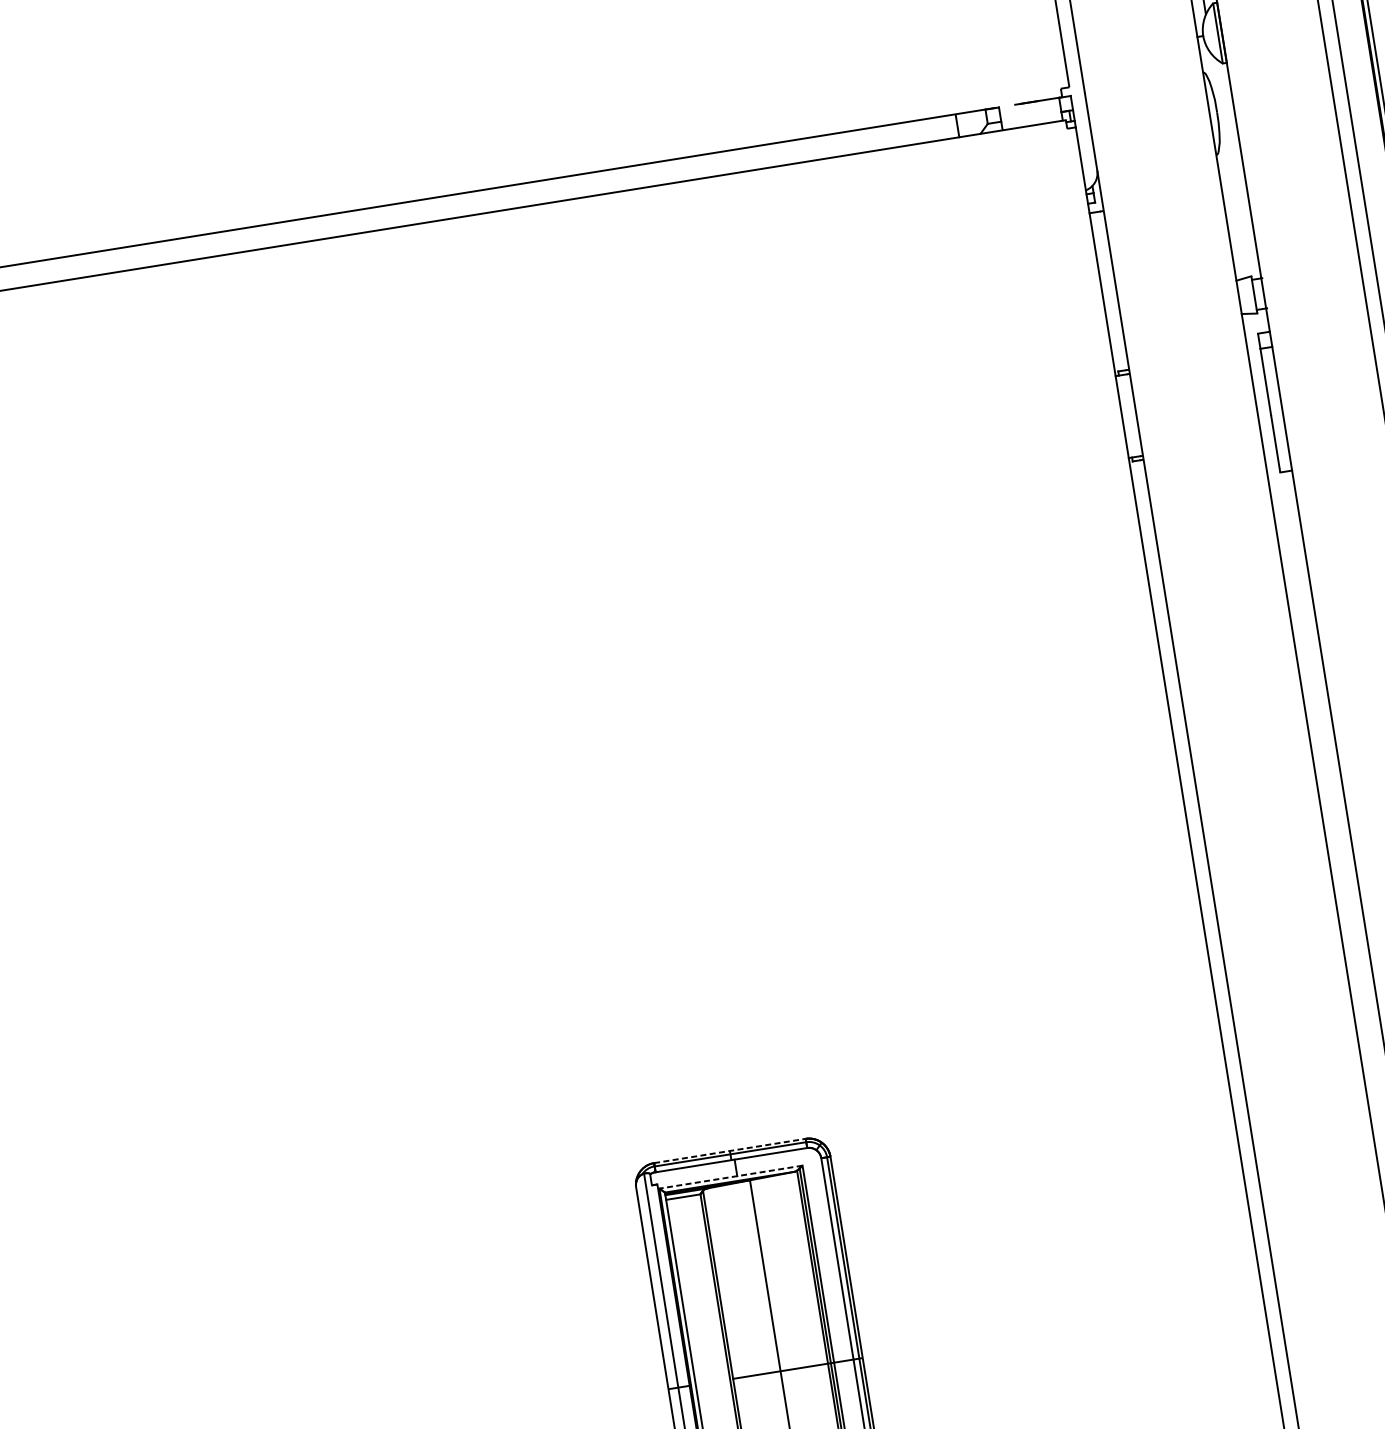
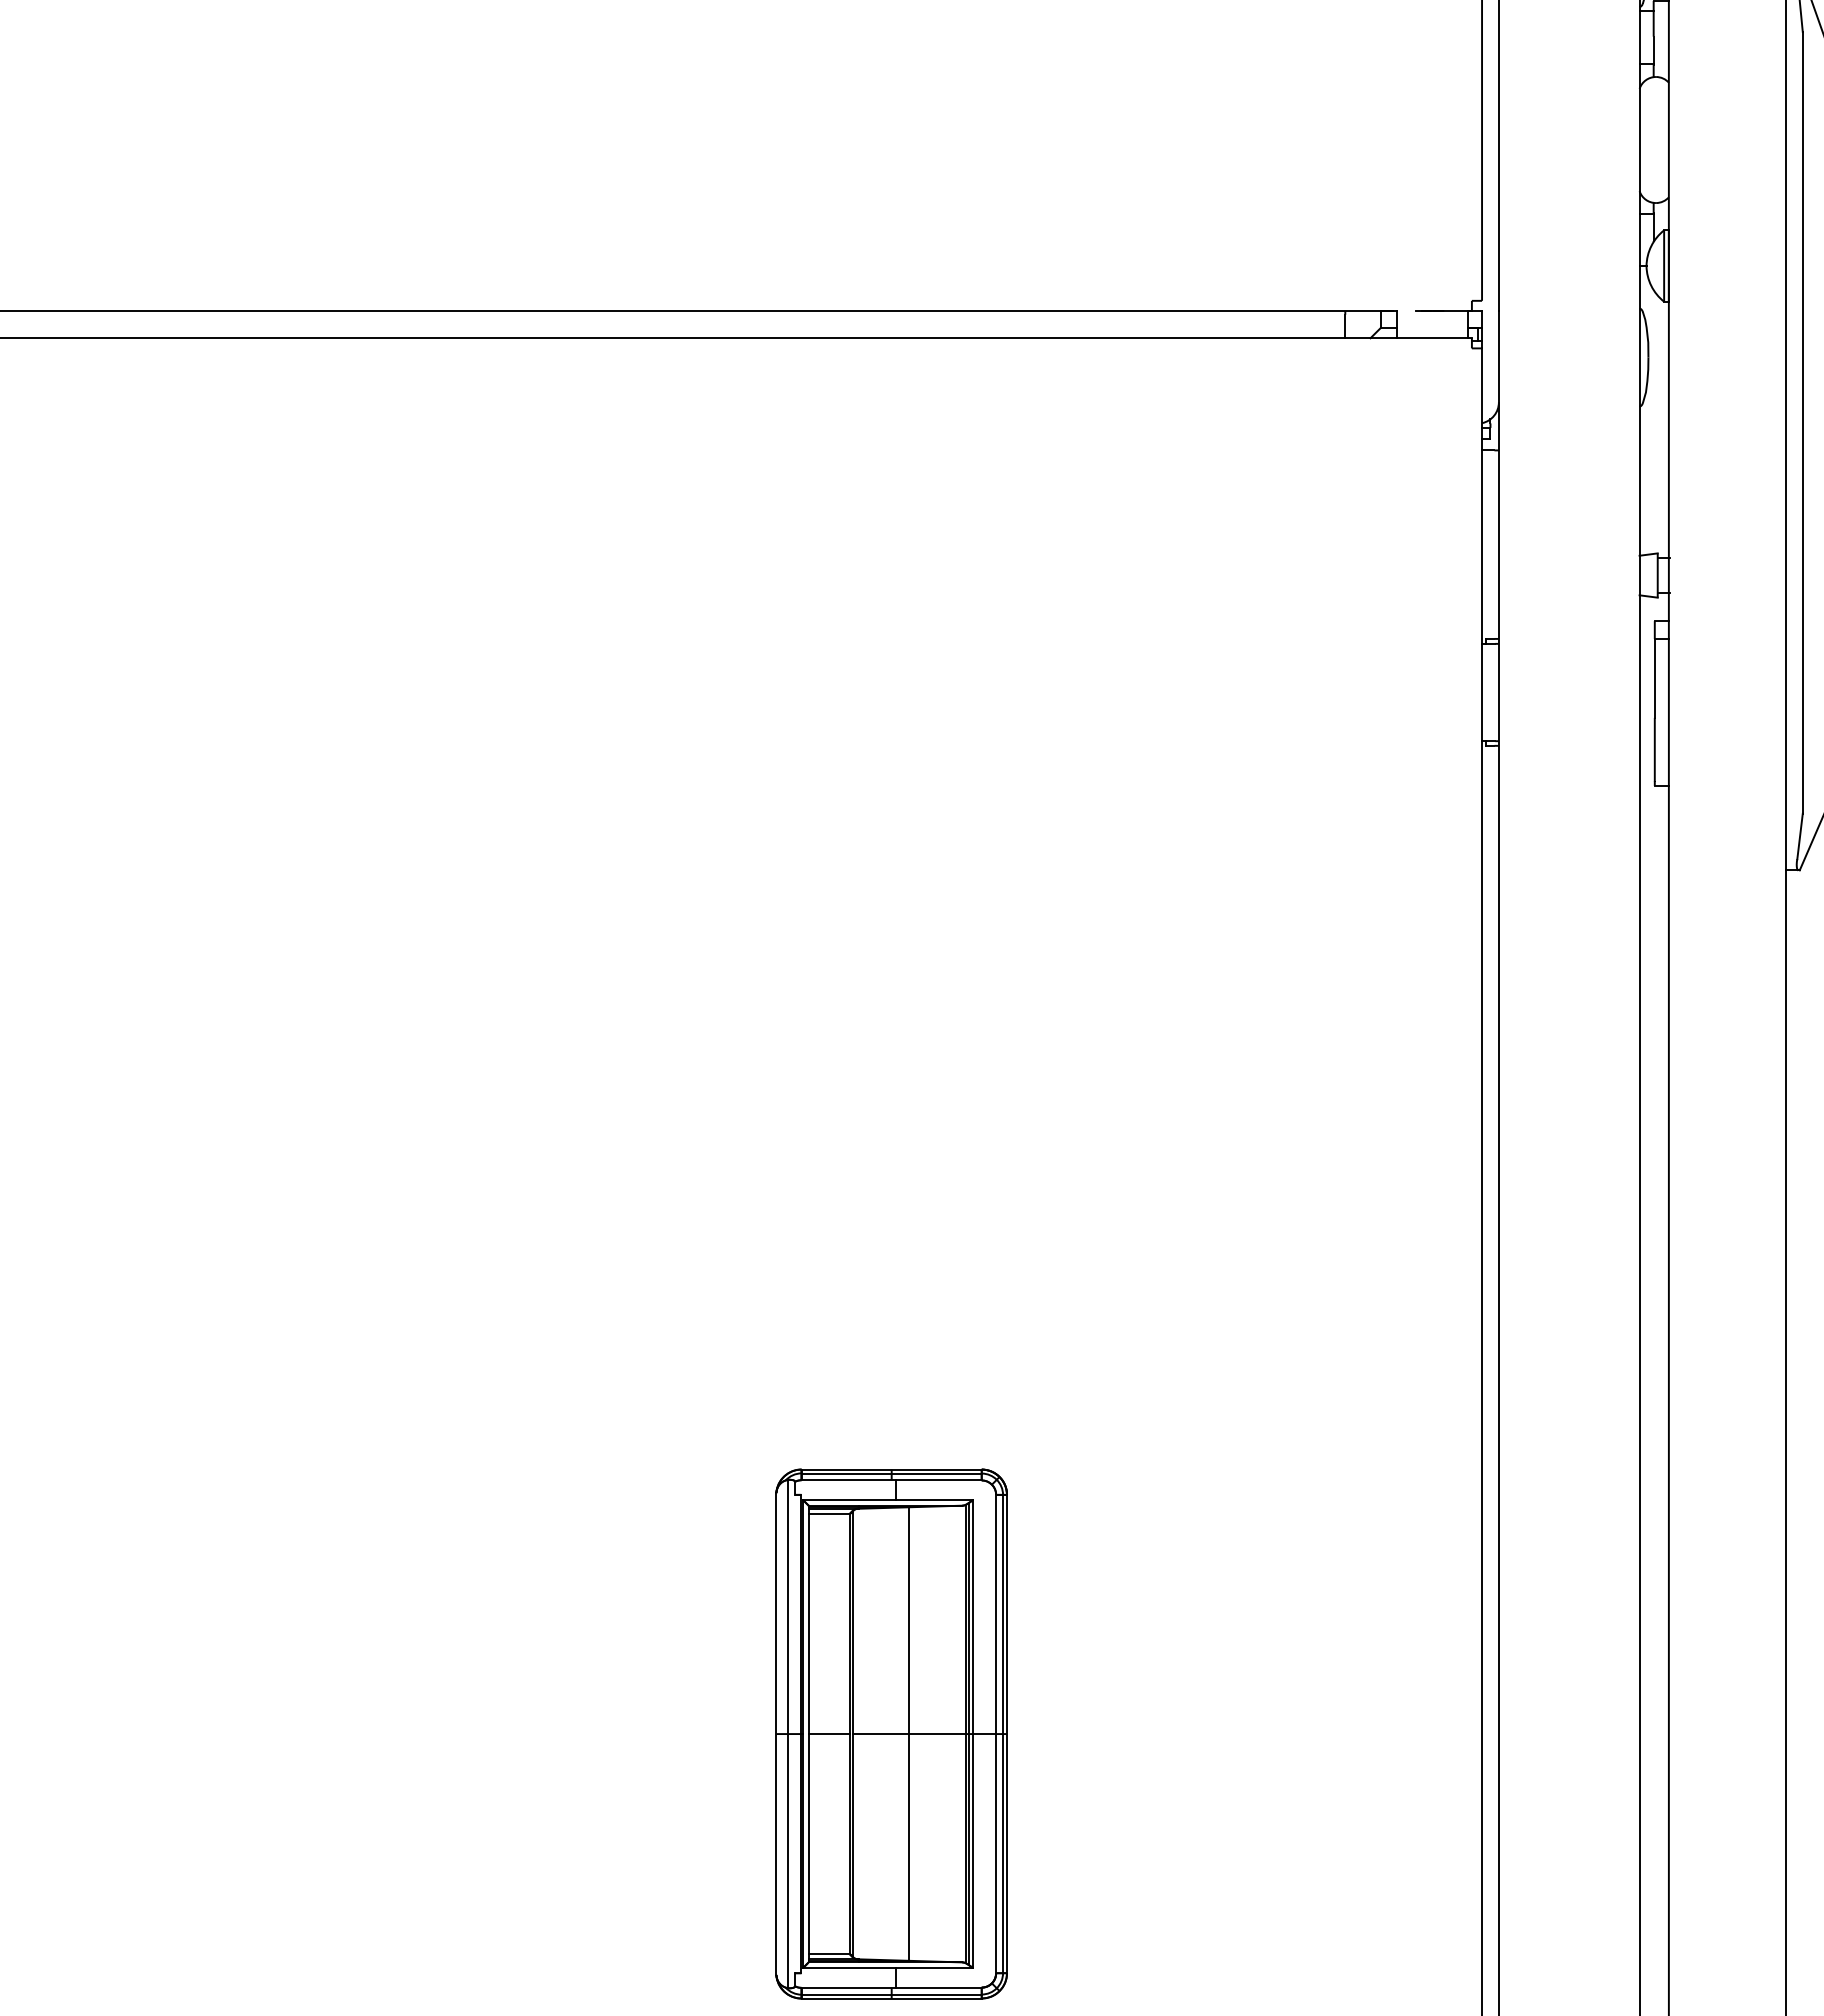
line: (730, 1150) -> (892, 1469), dashed -> solid
line: (731, 1177) -> (888, 1500), dashed -> solid
line: (712, 1382) -> (828, 1734), added

